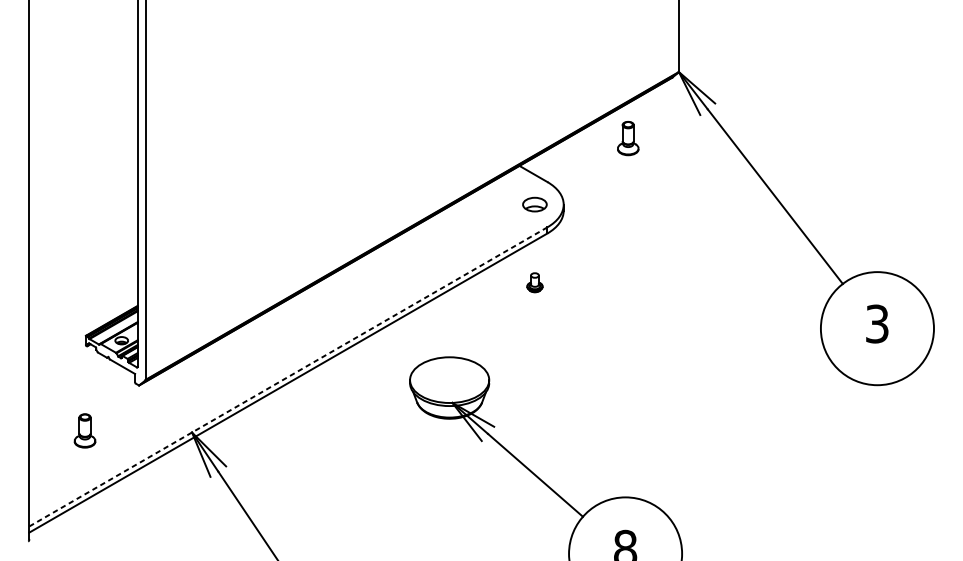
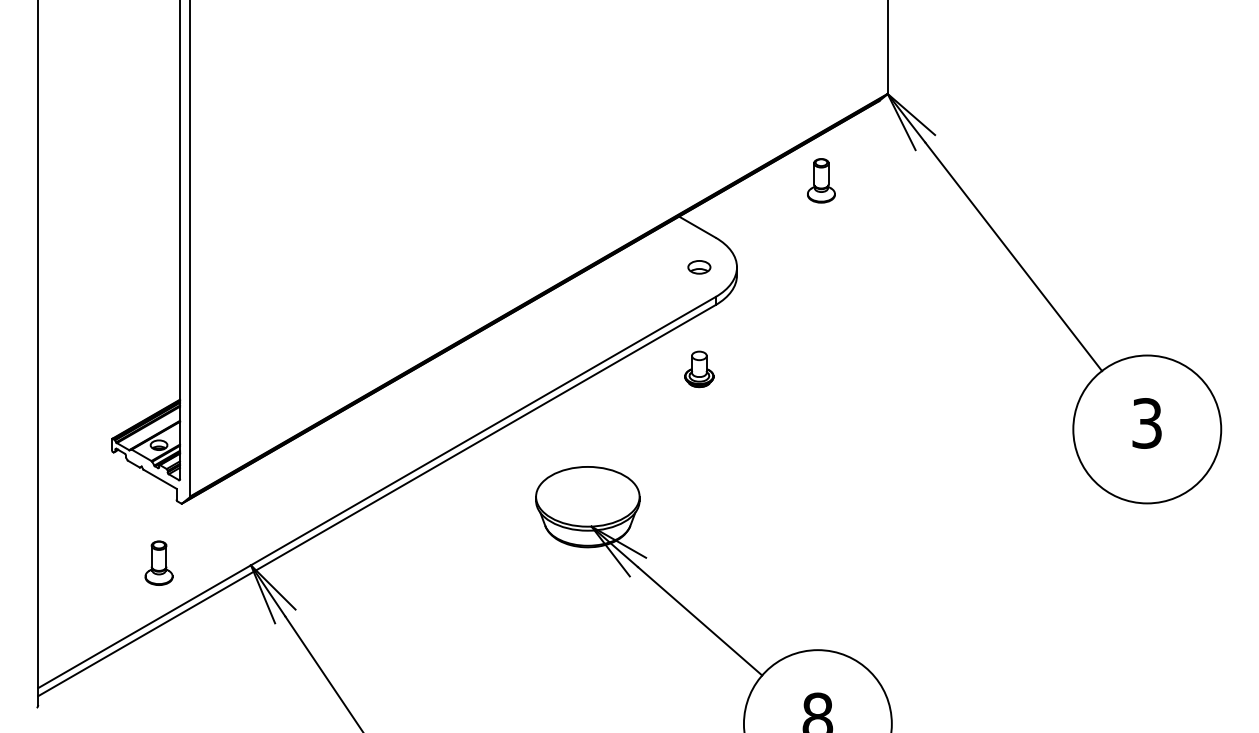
part: (535, 204) -> (699, 267), size x0.71
part: (535, 282) -> (699, 369), size x1.43
line: (288, 376) -> (376, 492), dashed -> solid
part: (84, 430) -> (158, 562), moved

